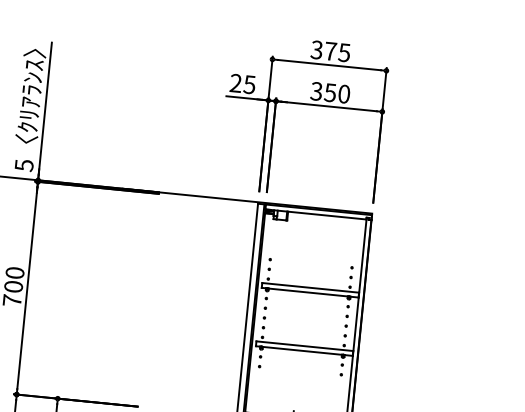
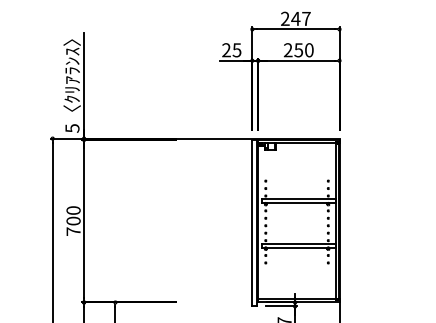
text: (330, 52) -> (295, 19), 375 -> 247
text: (315, 91) -> (287, 50), 350 -> 250

